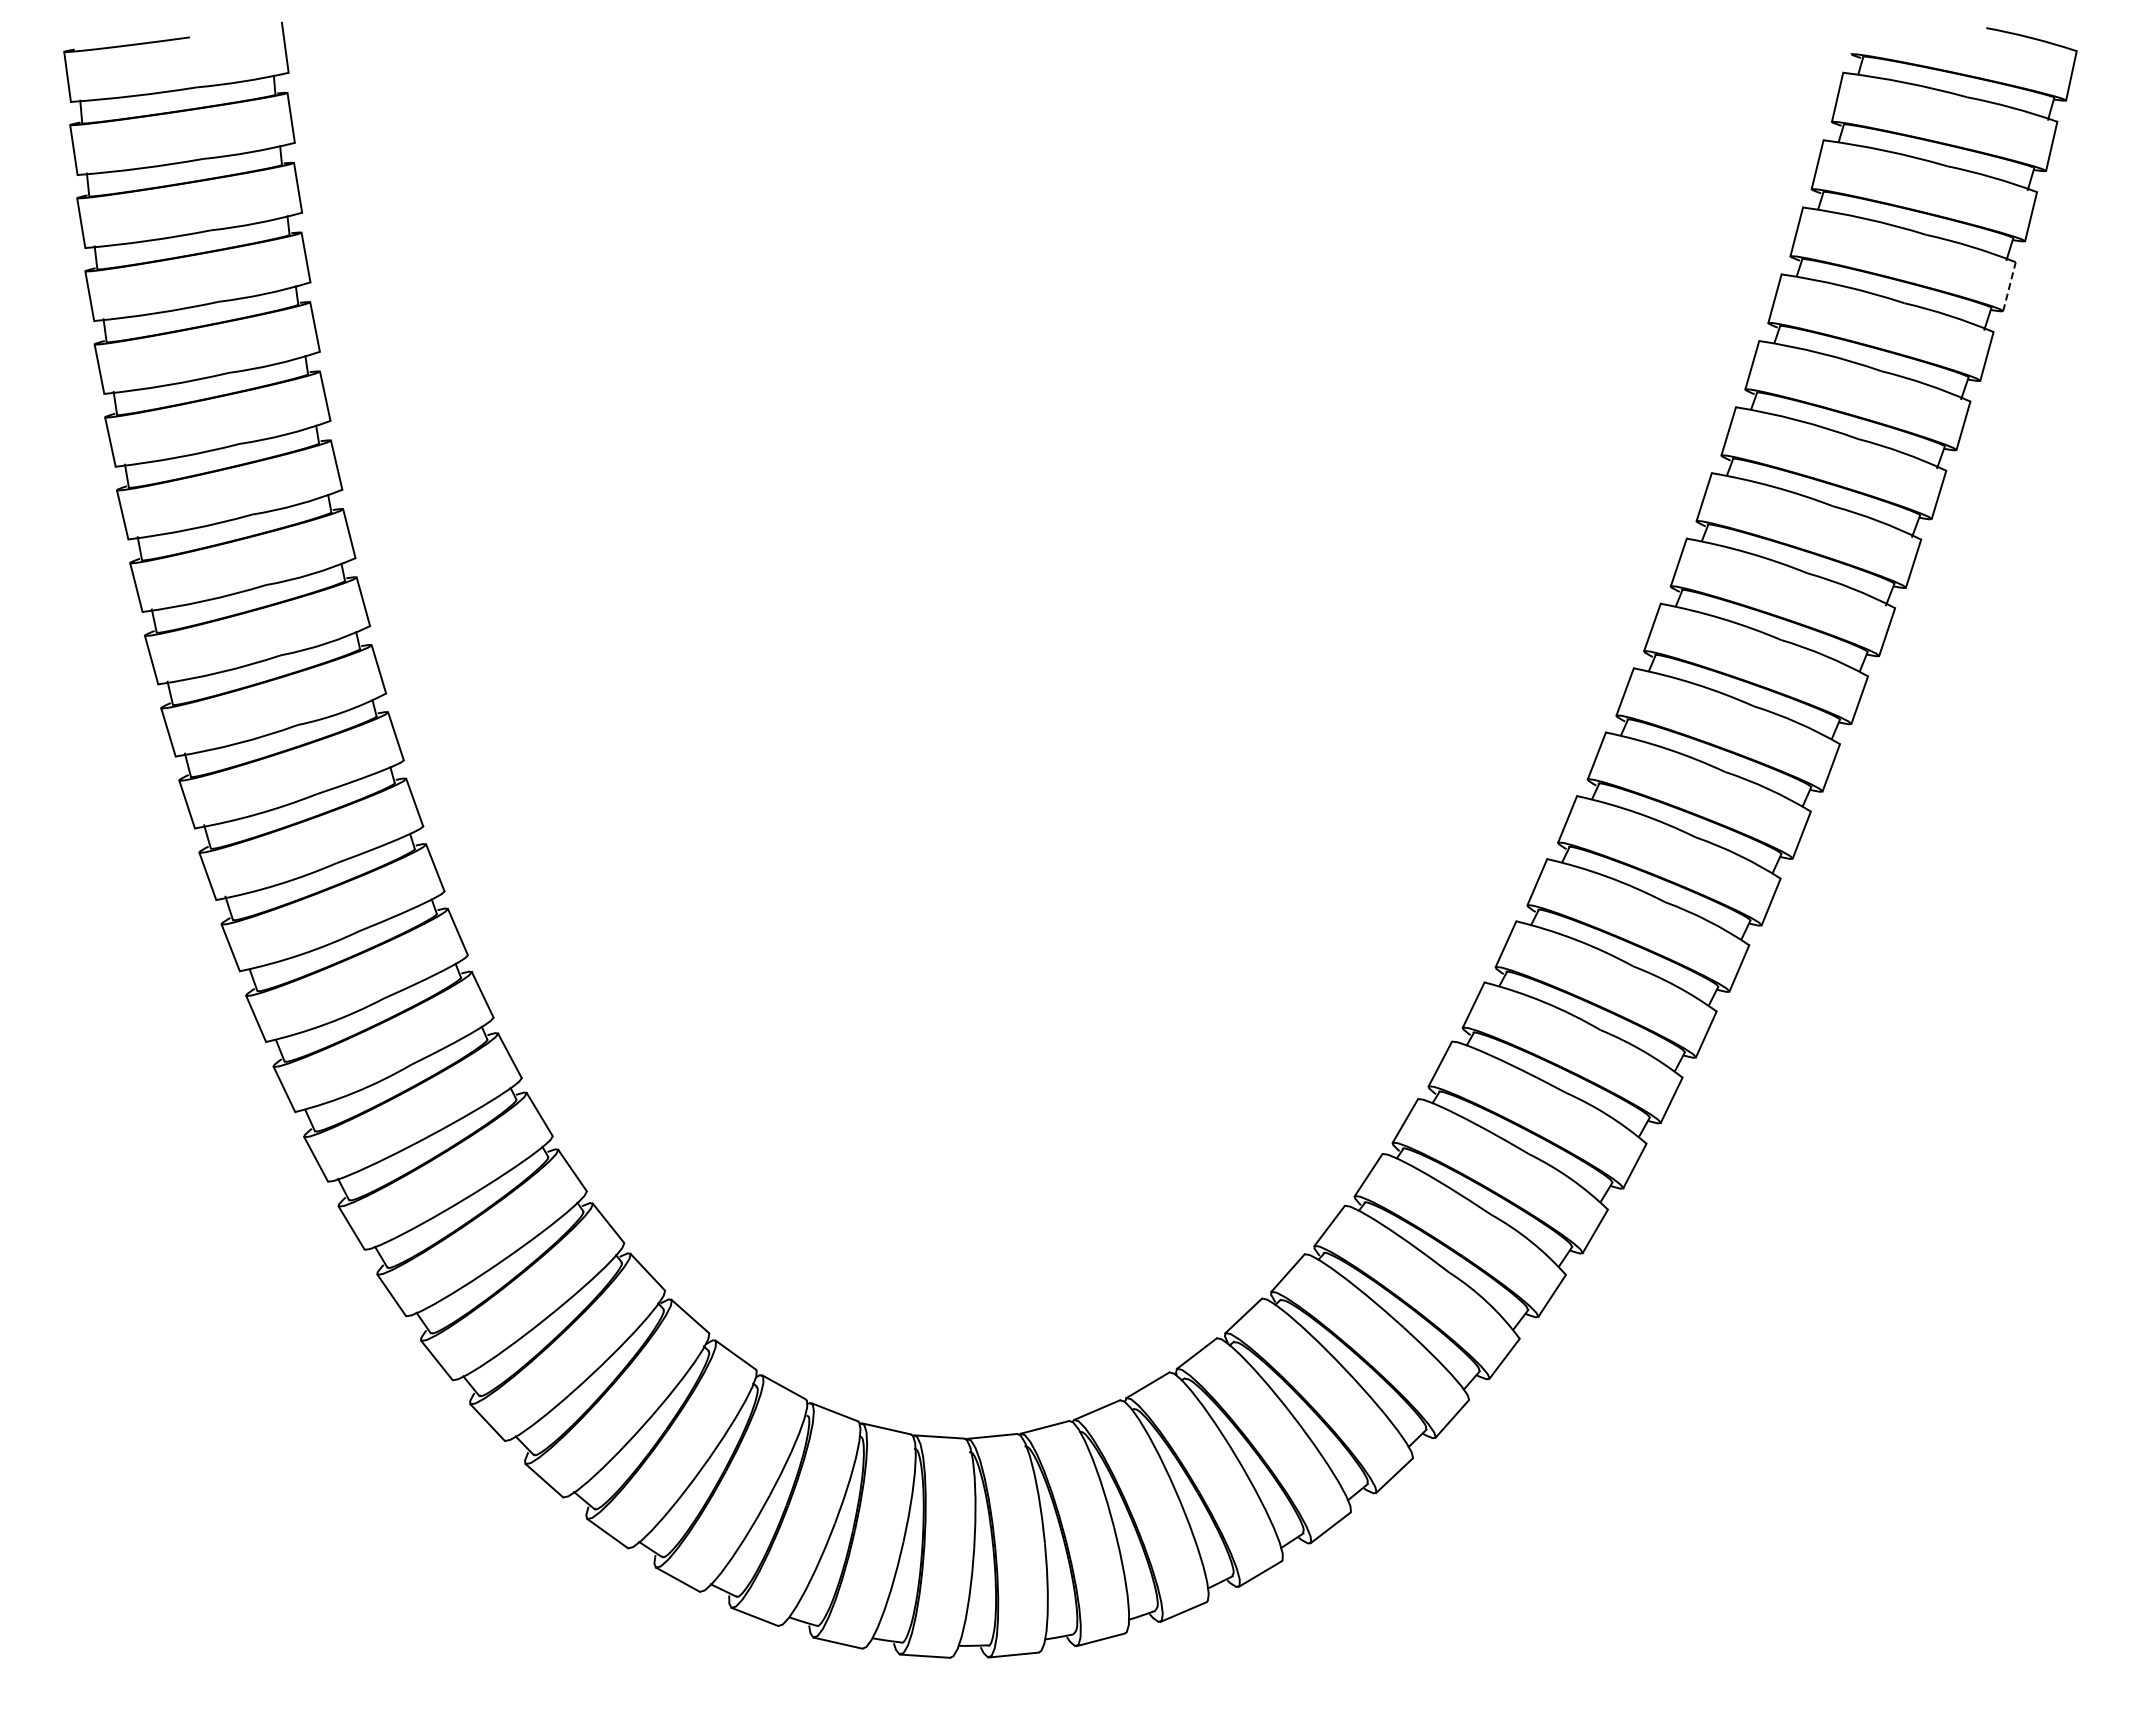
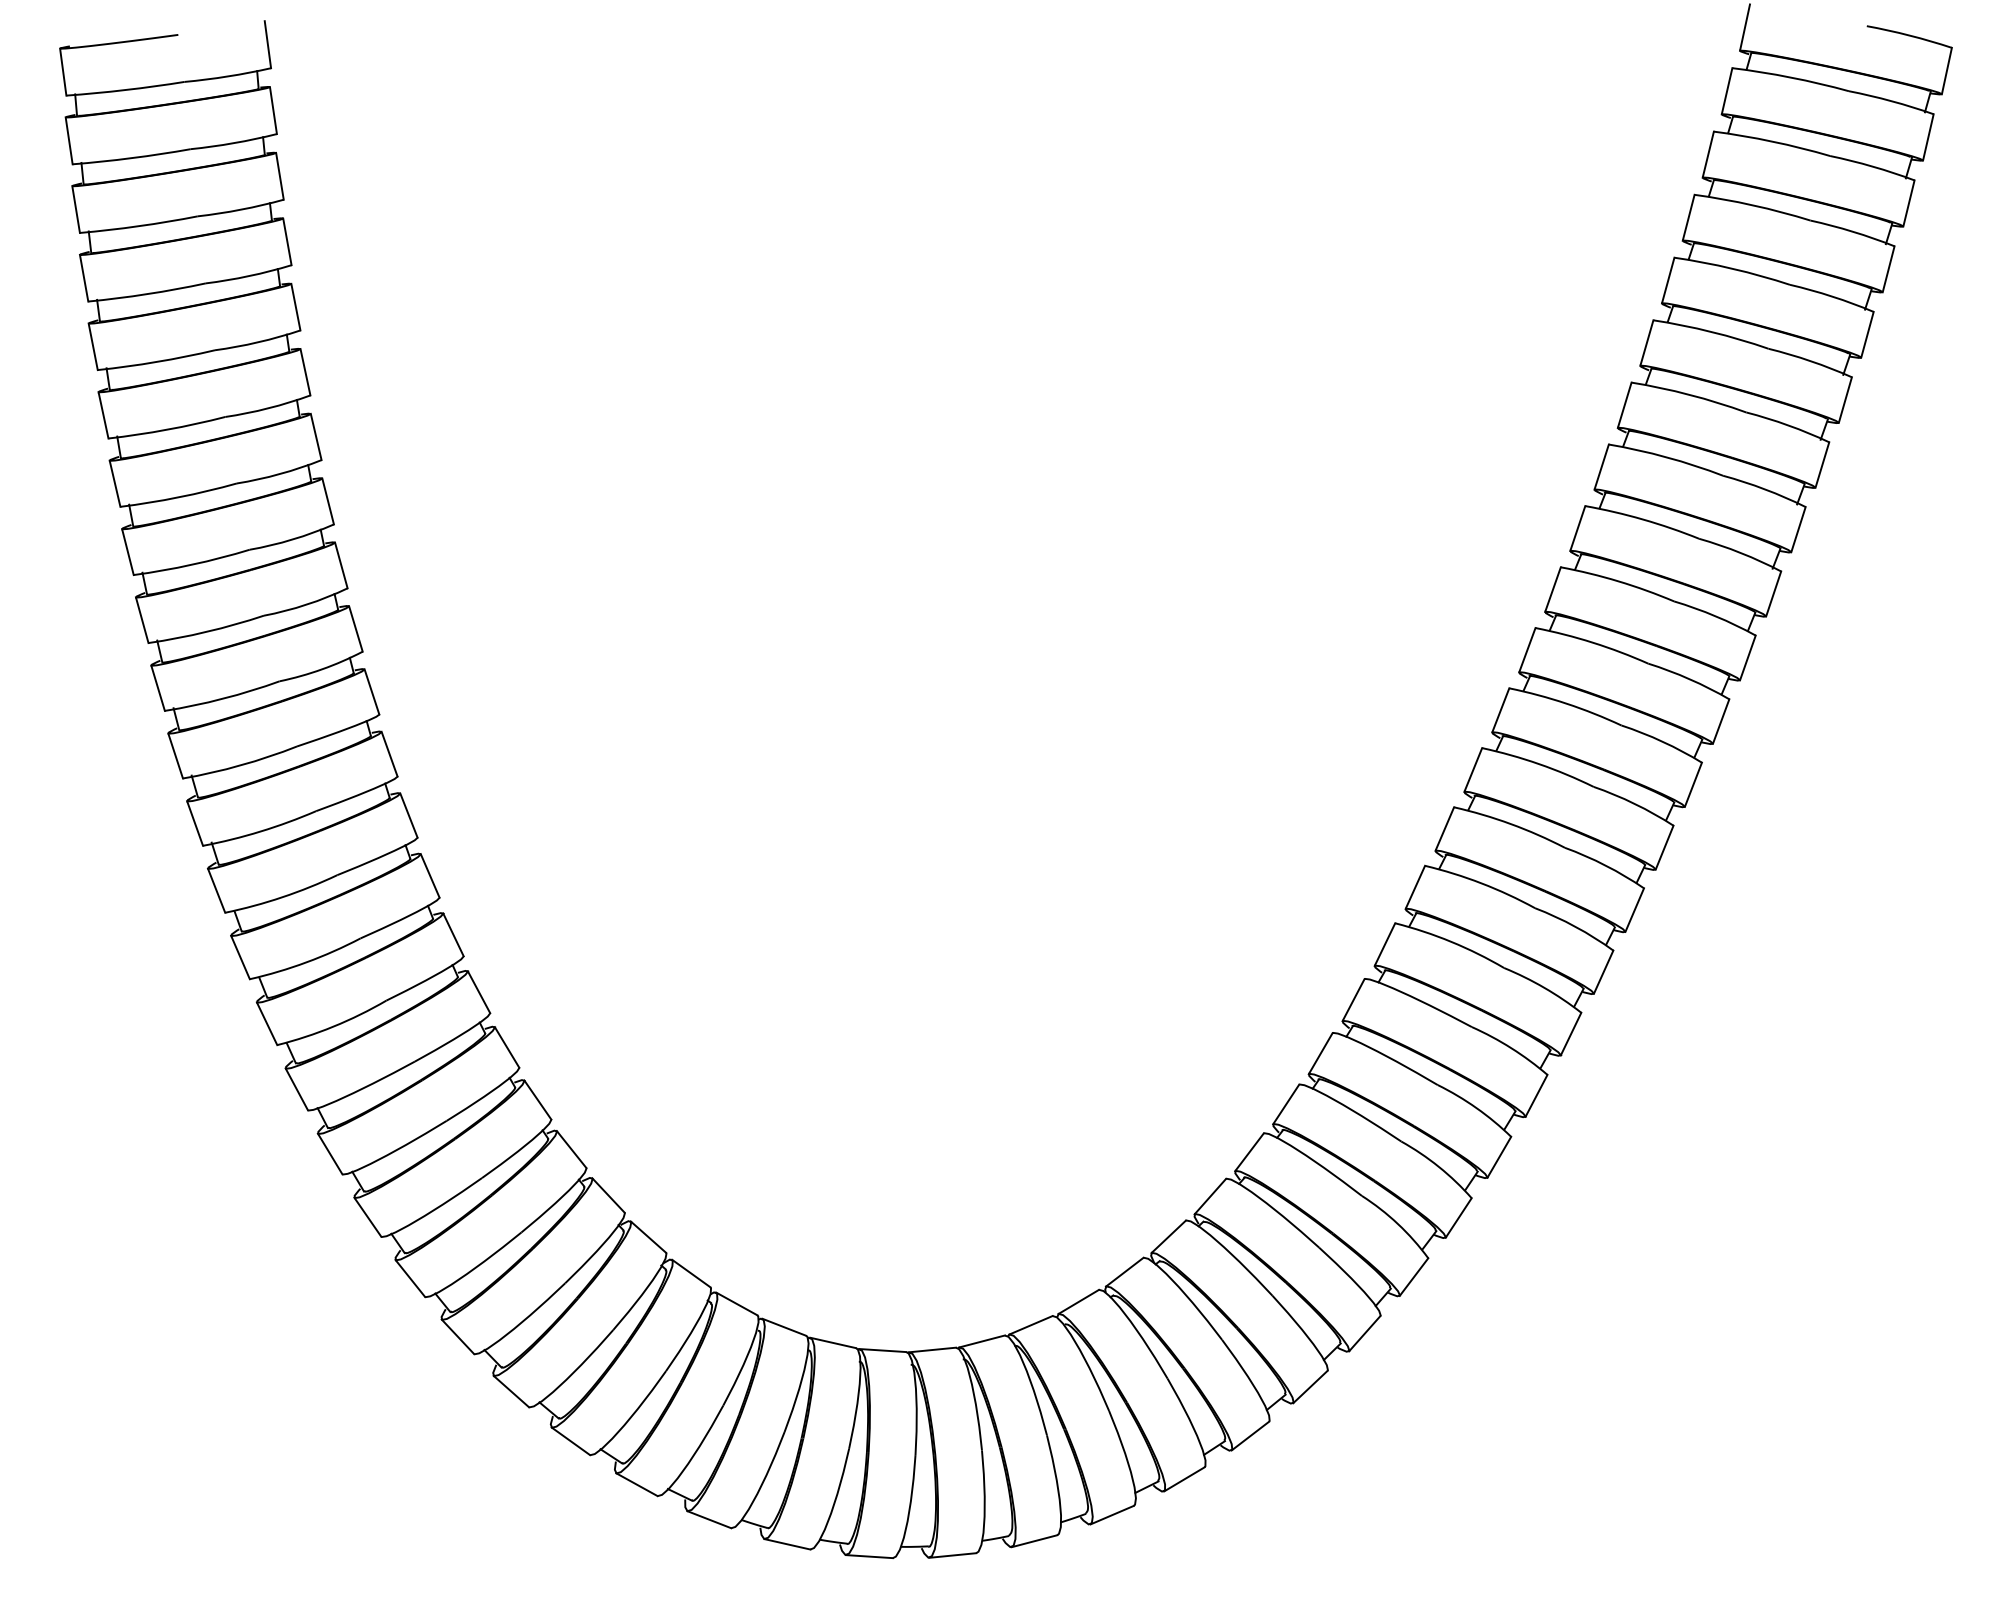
line: (1856, 29) -> (1744, 27), added
line: (2009, 286) -> (1888, 269), dashed -> solid

